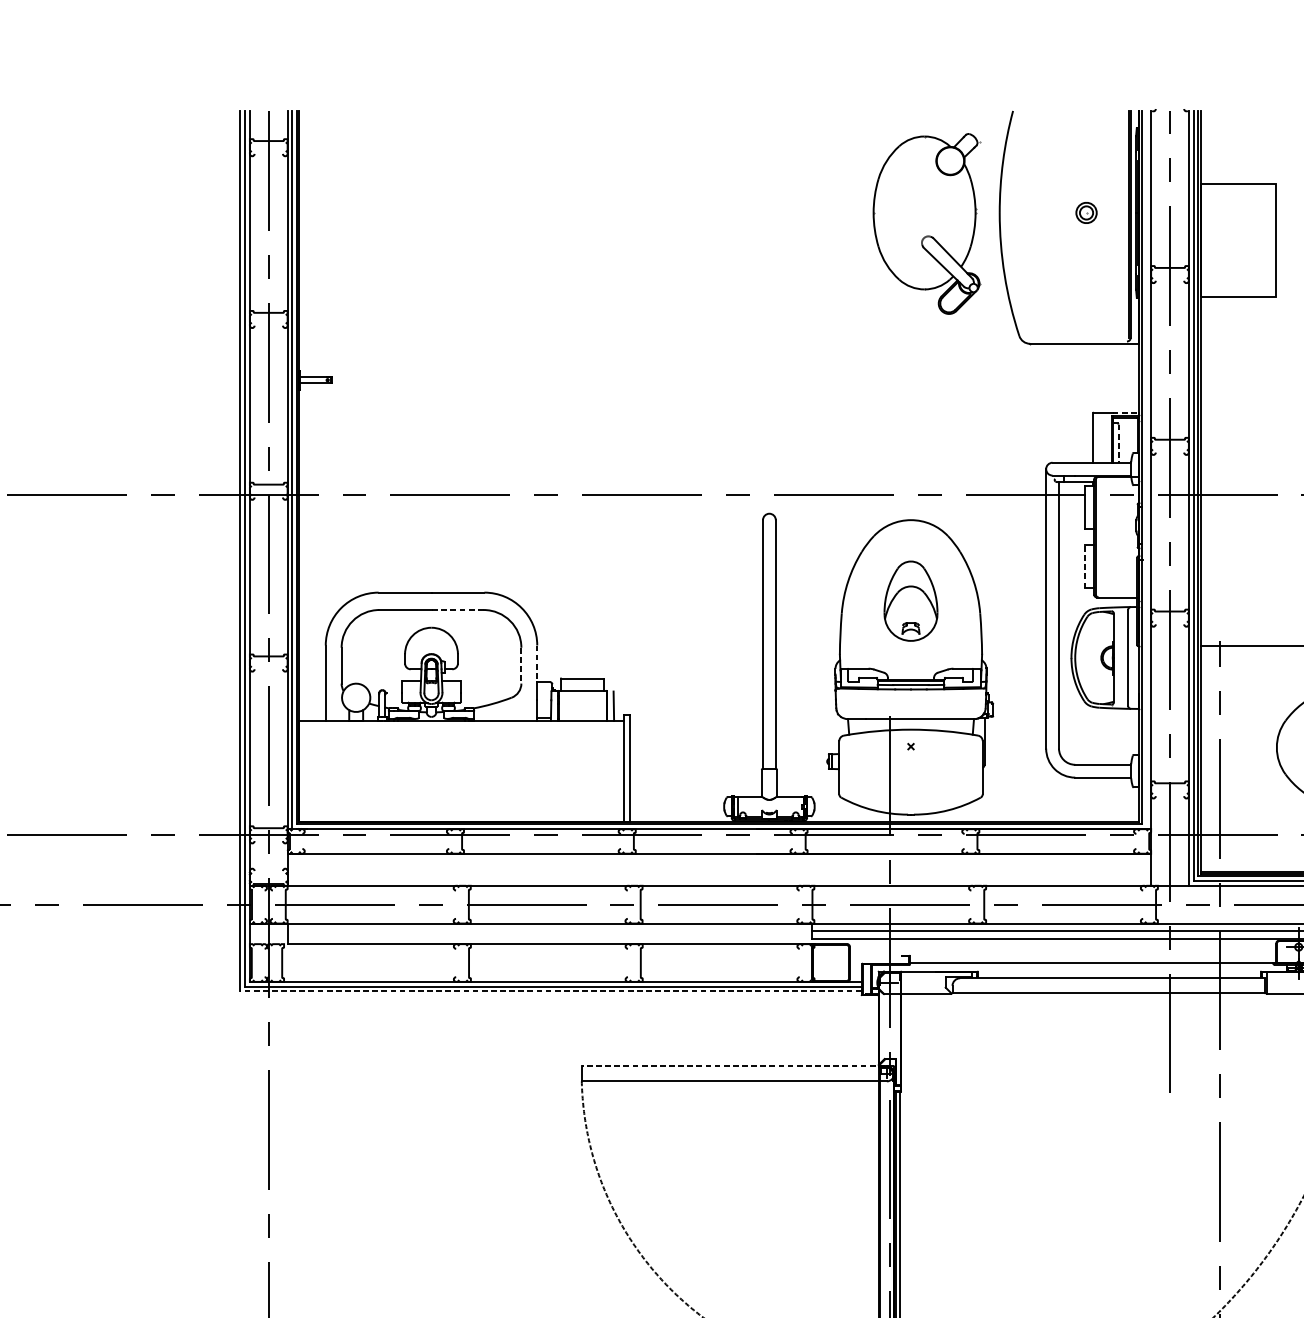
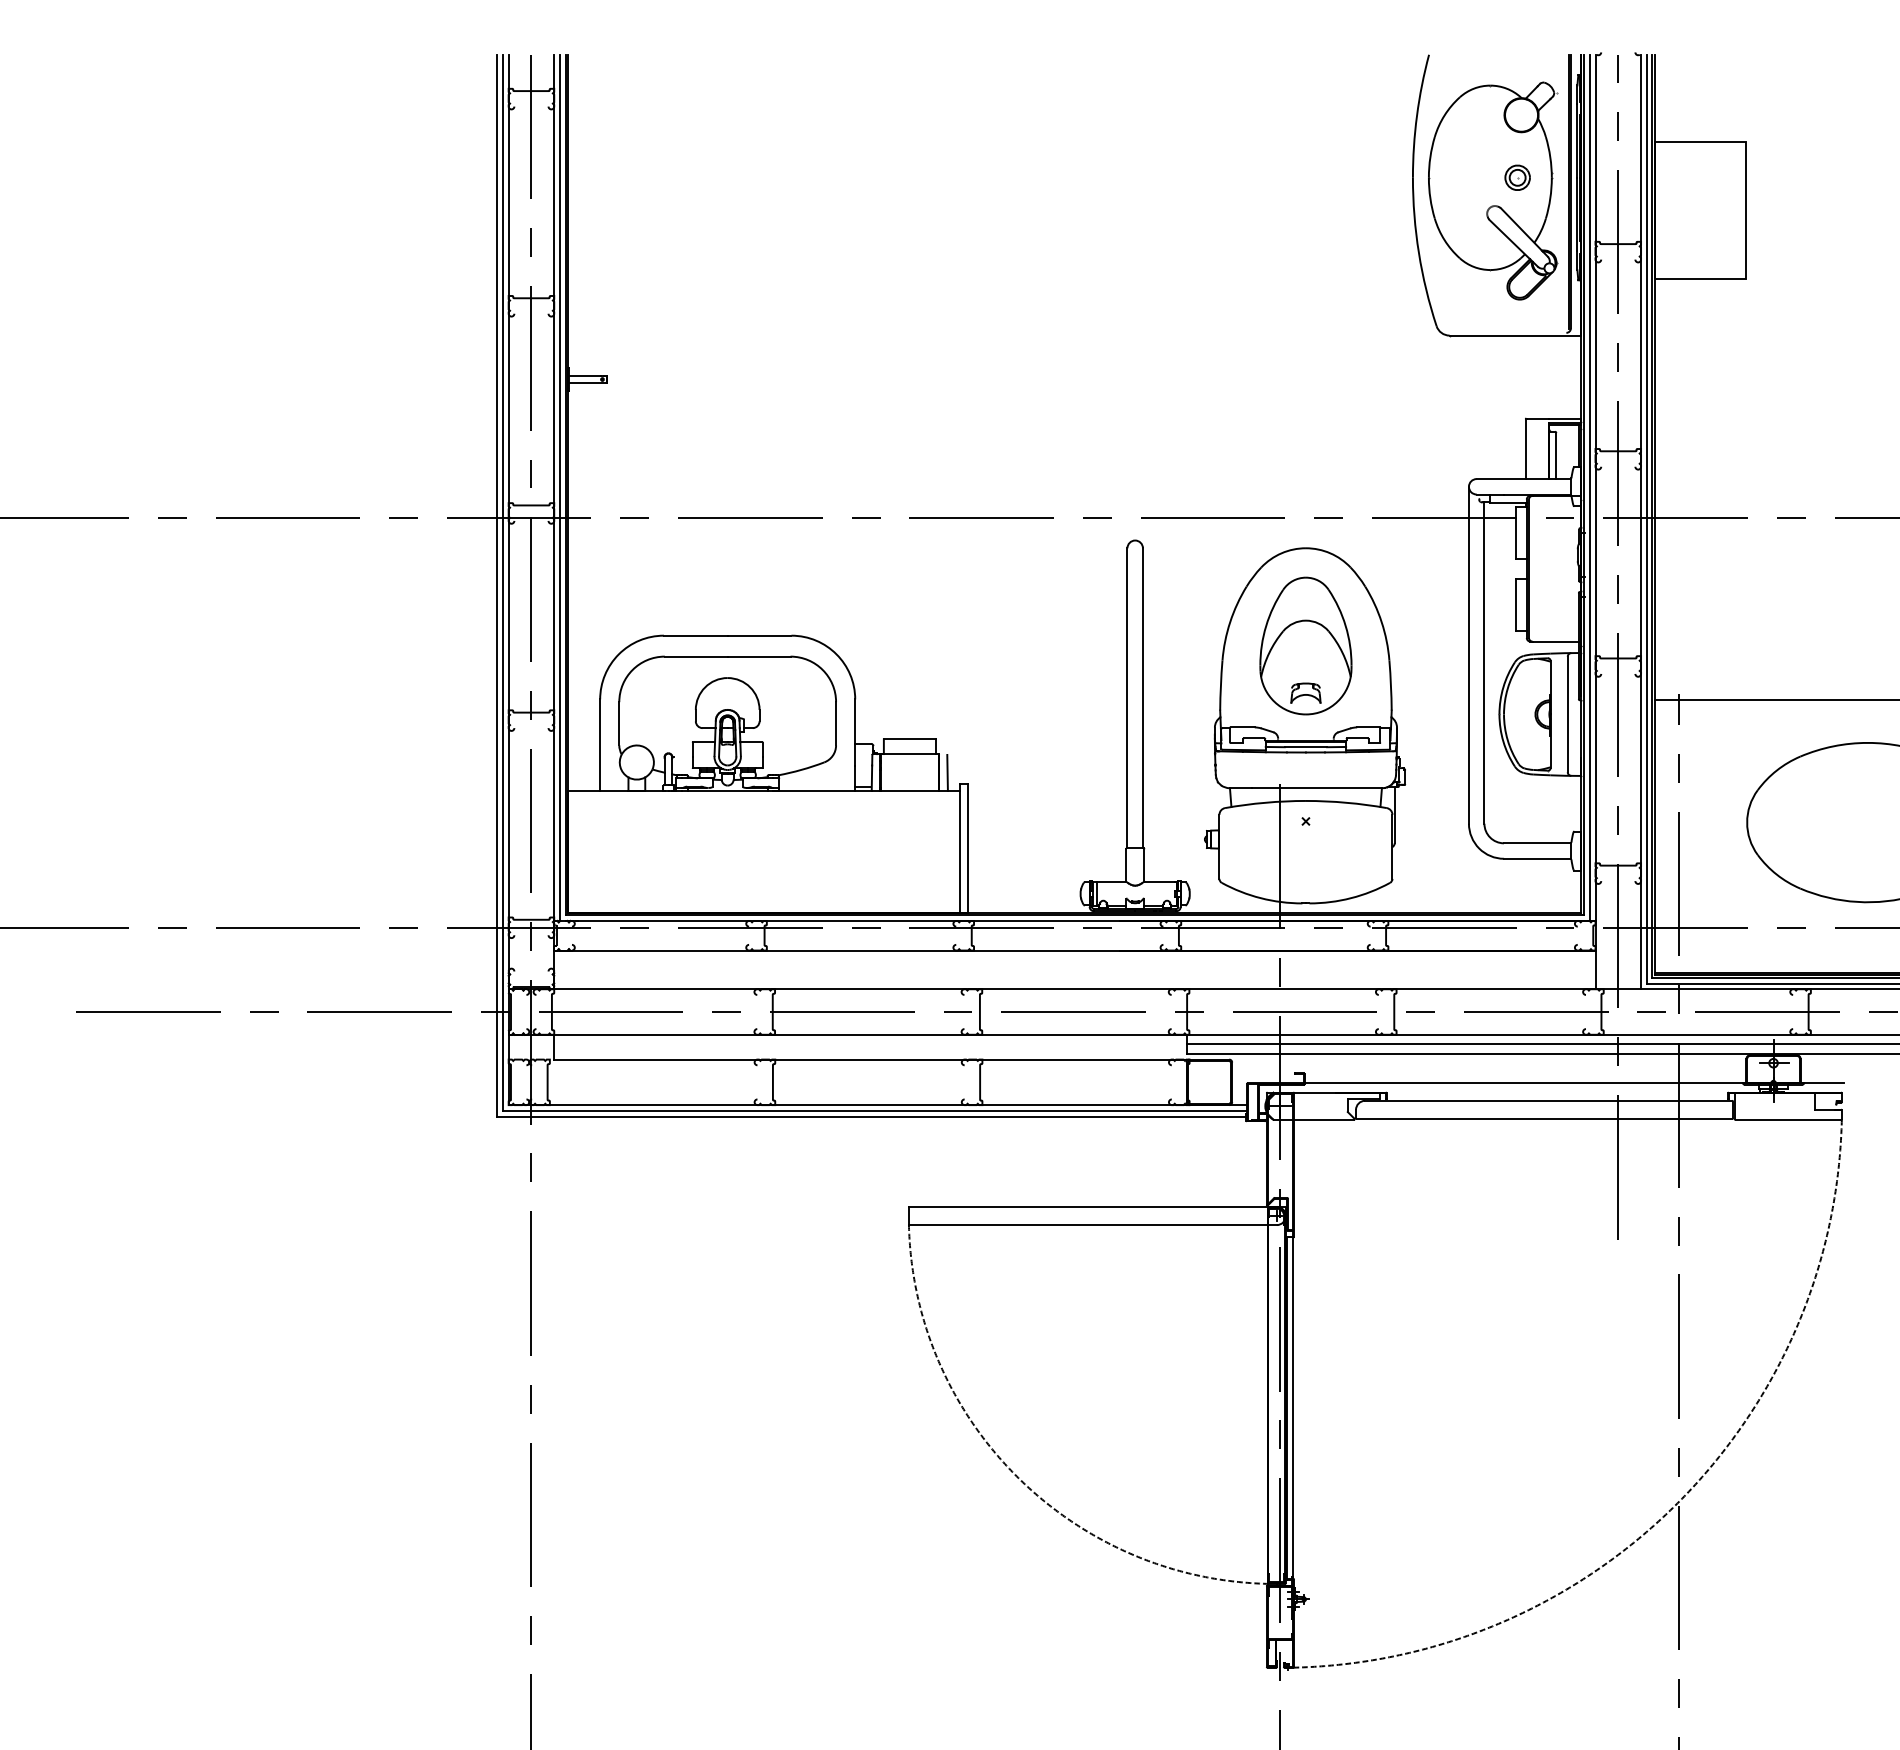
part: (927, 223) -> (1493, 190), moved
line: (1126, 412) -> (1565, 418), dashed -> solid
line: (1118, 444) -> (1556, 456), dashed -> solid
line: (1146, 469) -> (1589, 487), added
line: (1085, 566) -> (1516, 604), dashed -> solid
part: (910, 600) -> (1305, 645), size x1.43
line: (457, 609) -> (758, 656), dashed -> solid
line: (537, 664) -> (855, 722), dashed -> solid
line: (521, 665) -> (836, 723), dashed -> solid
line: (550, 991) -> (871, 1116), dashed -> solid
line: (737, 1065) -> (1096, 1206), dashed -> solid

